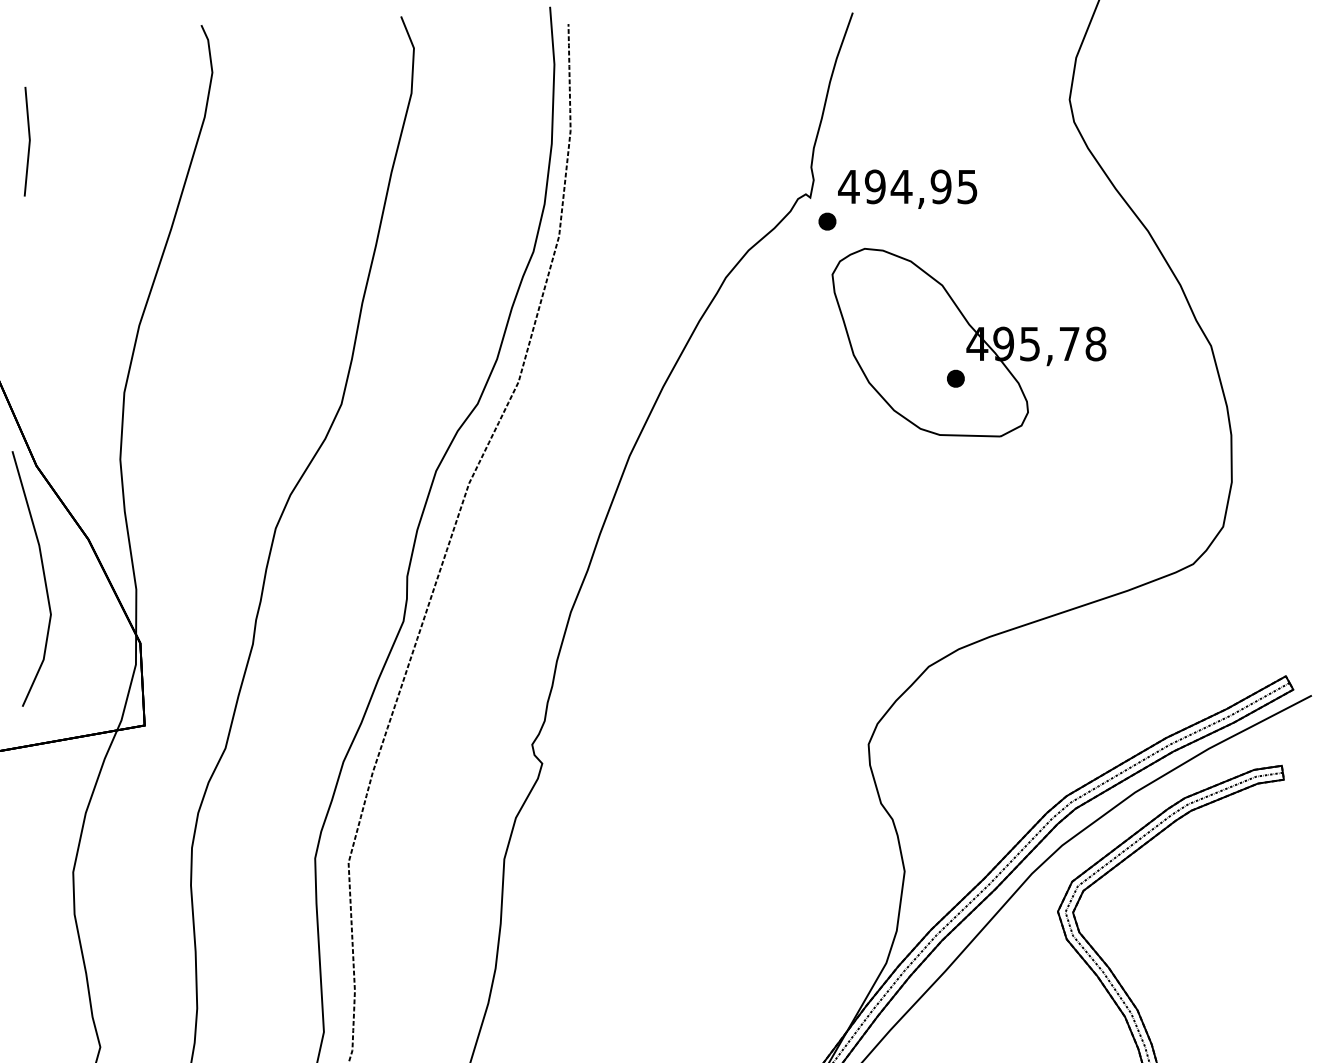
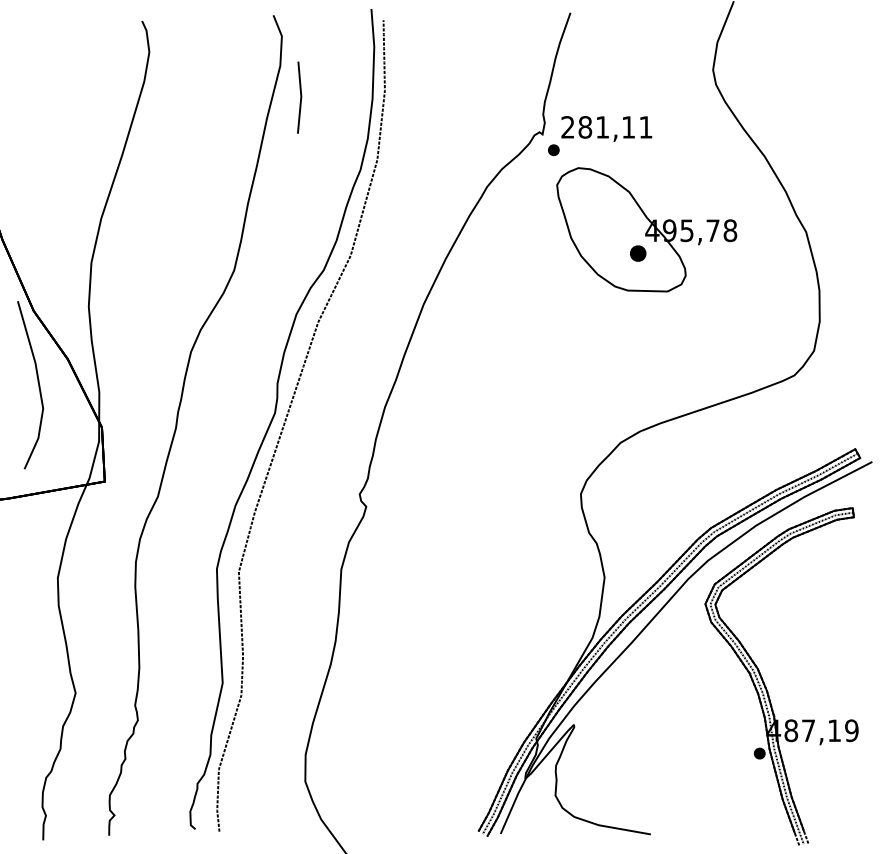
line: (28, 141) -> (300, 97), moved
text: (907, 187) -> (606, 127), 494,95 -> 281,11
part: (956, 378) -> (638, 253), size x1.4

